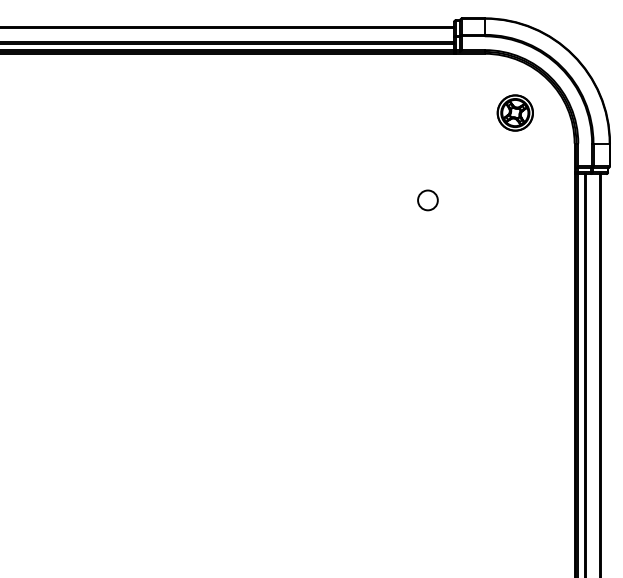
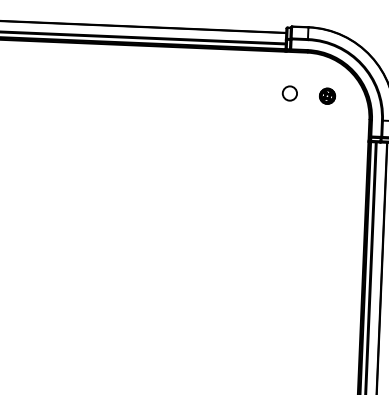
part: (514, 112) -> (327, 95), size x0.6
circle: (427, 200) -> (289, 93), moved

